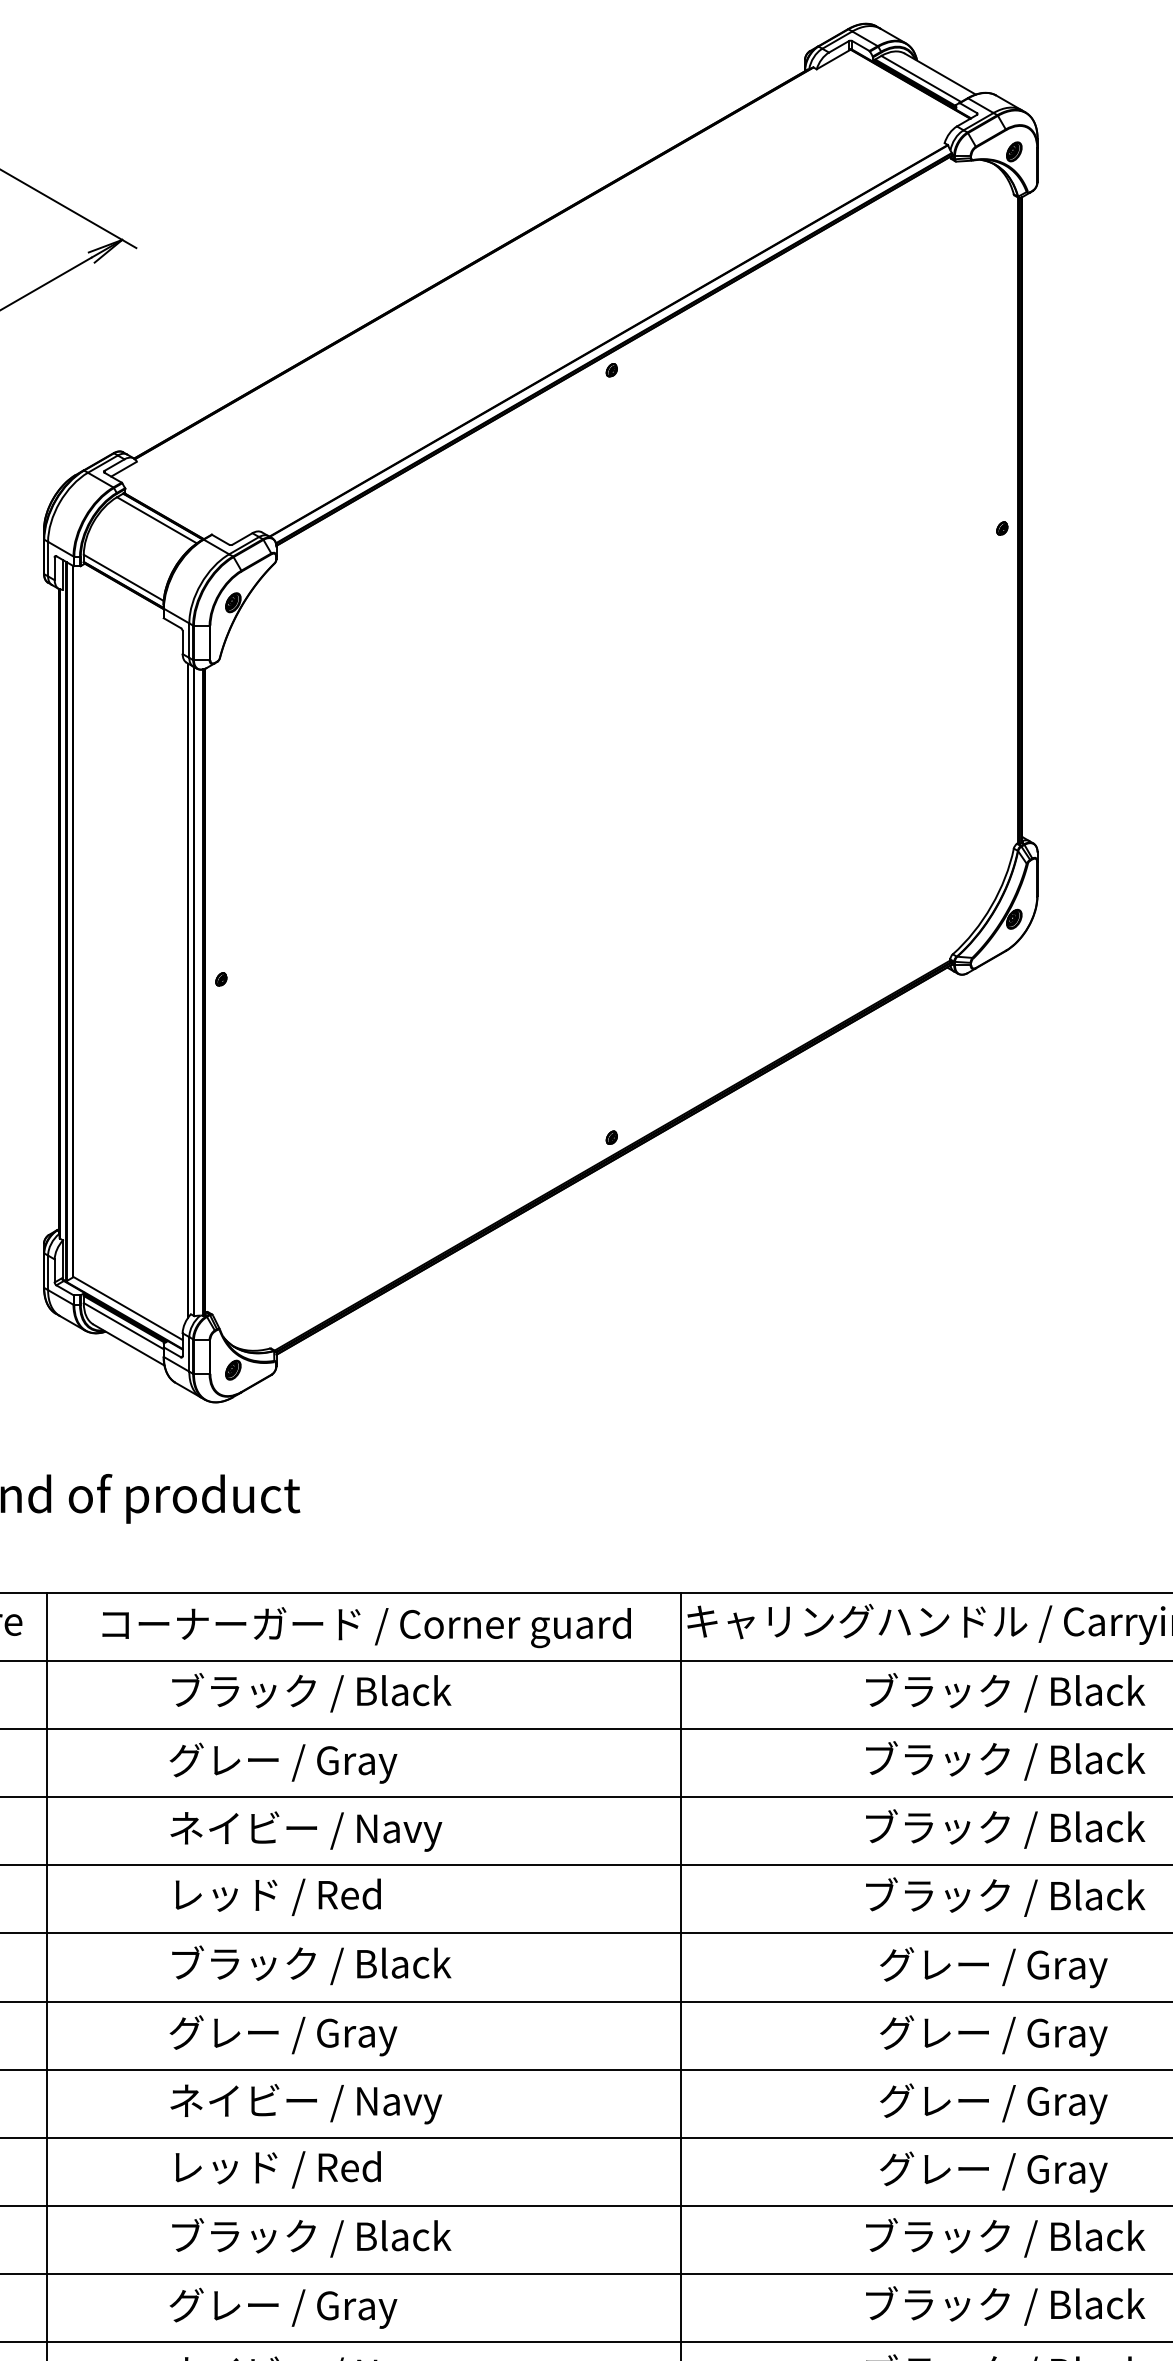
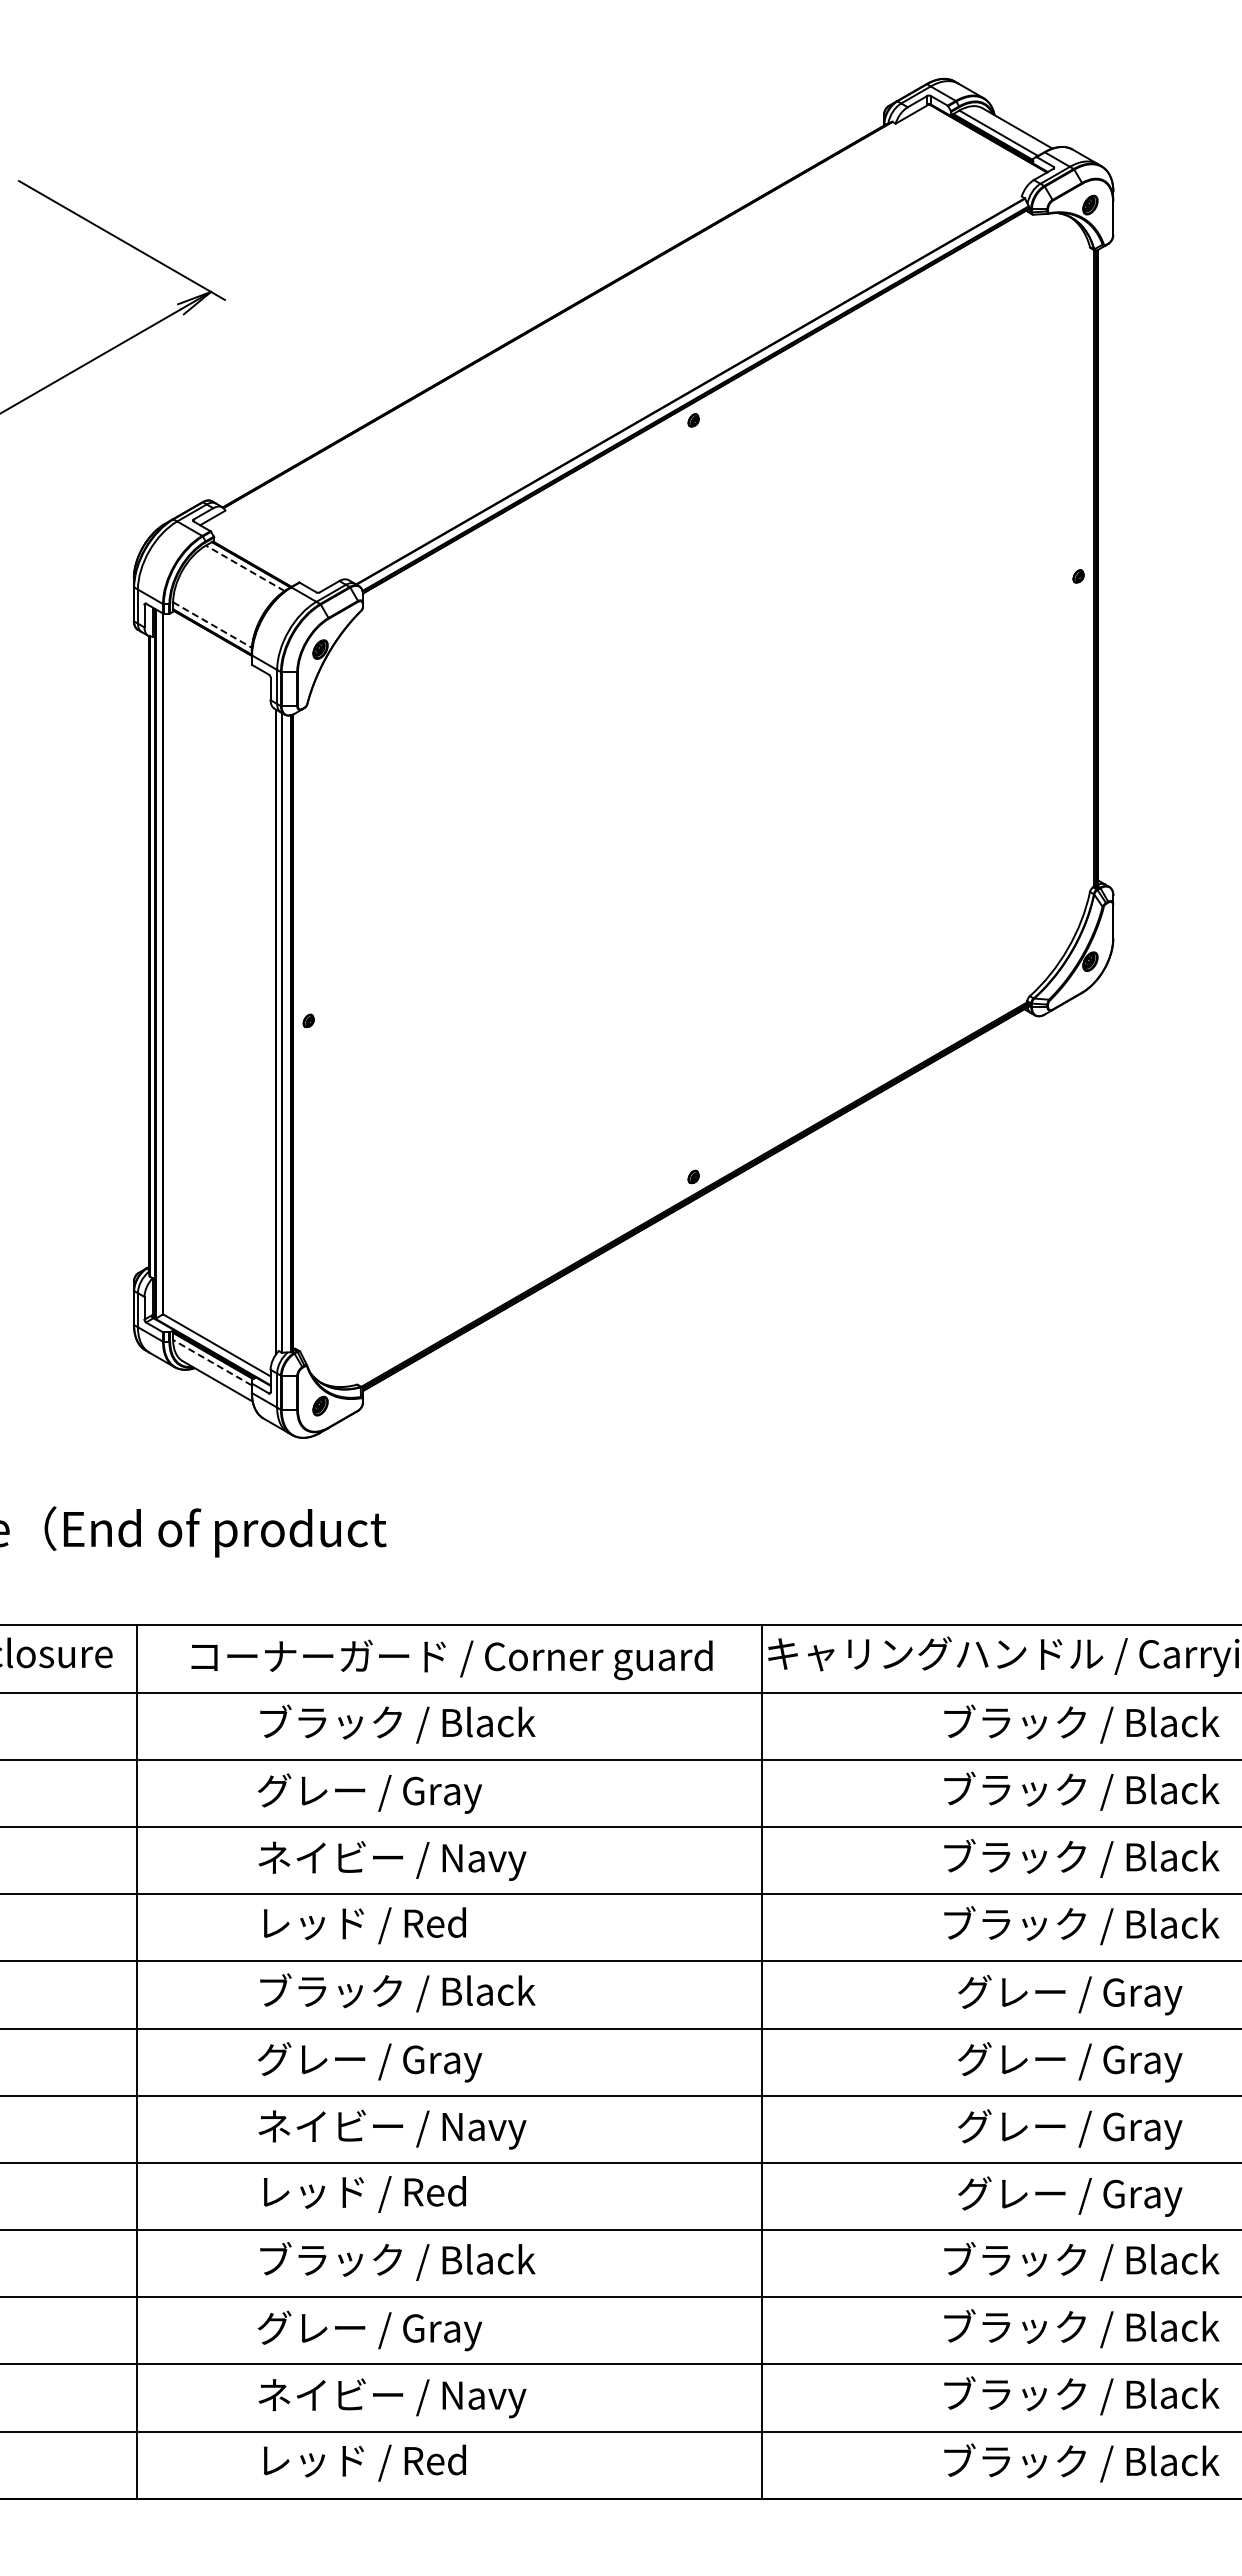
line: (156, 520) -> (244, 568), solid -> dashed
line: (123, 578) -> (212, 625), solid -> dashed
line: (123, 1325) -> (212, 1362), solid -> dashed

